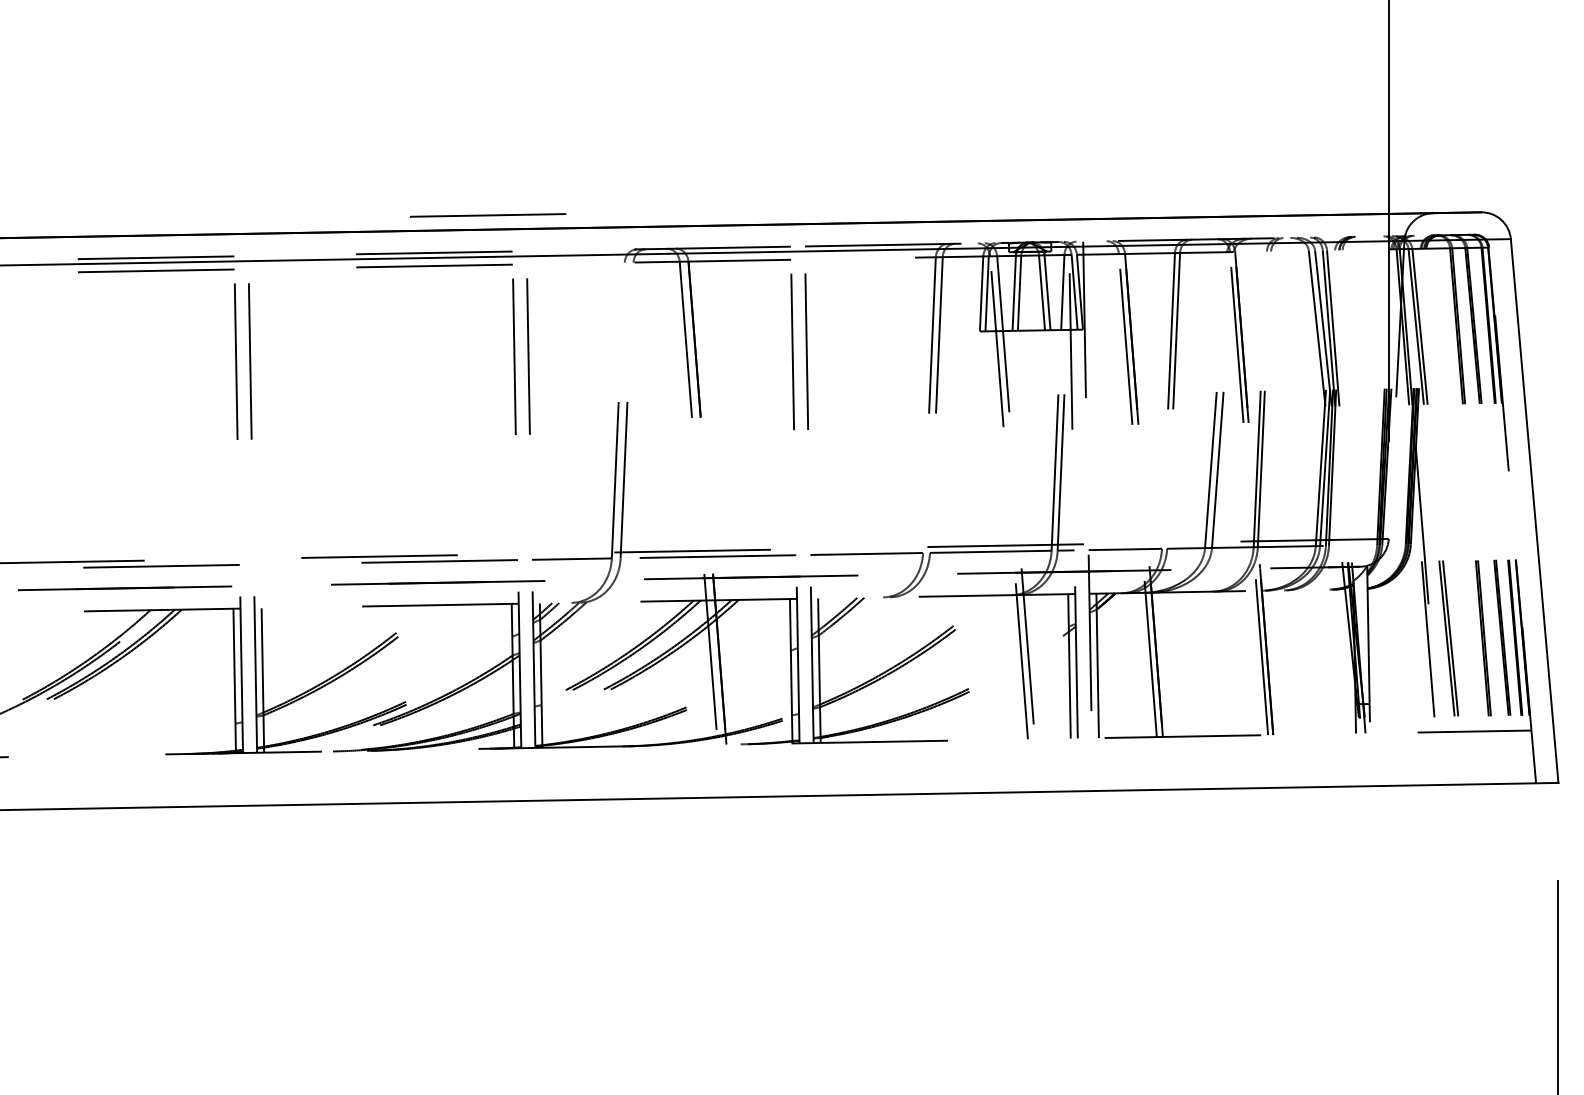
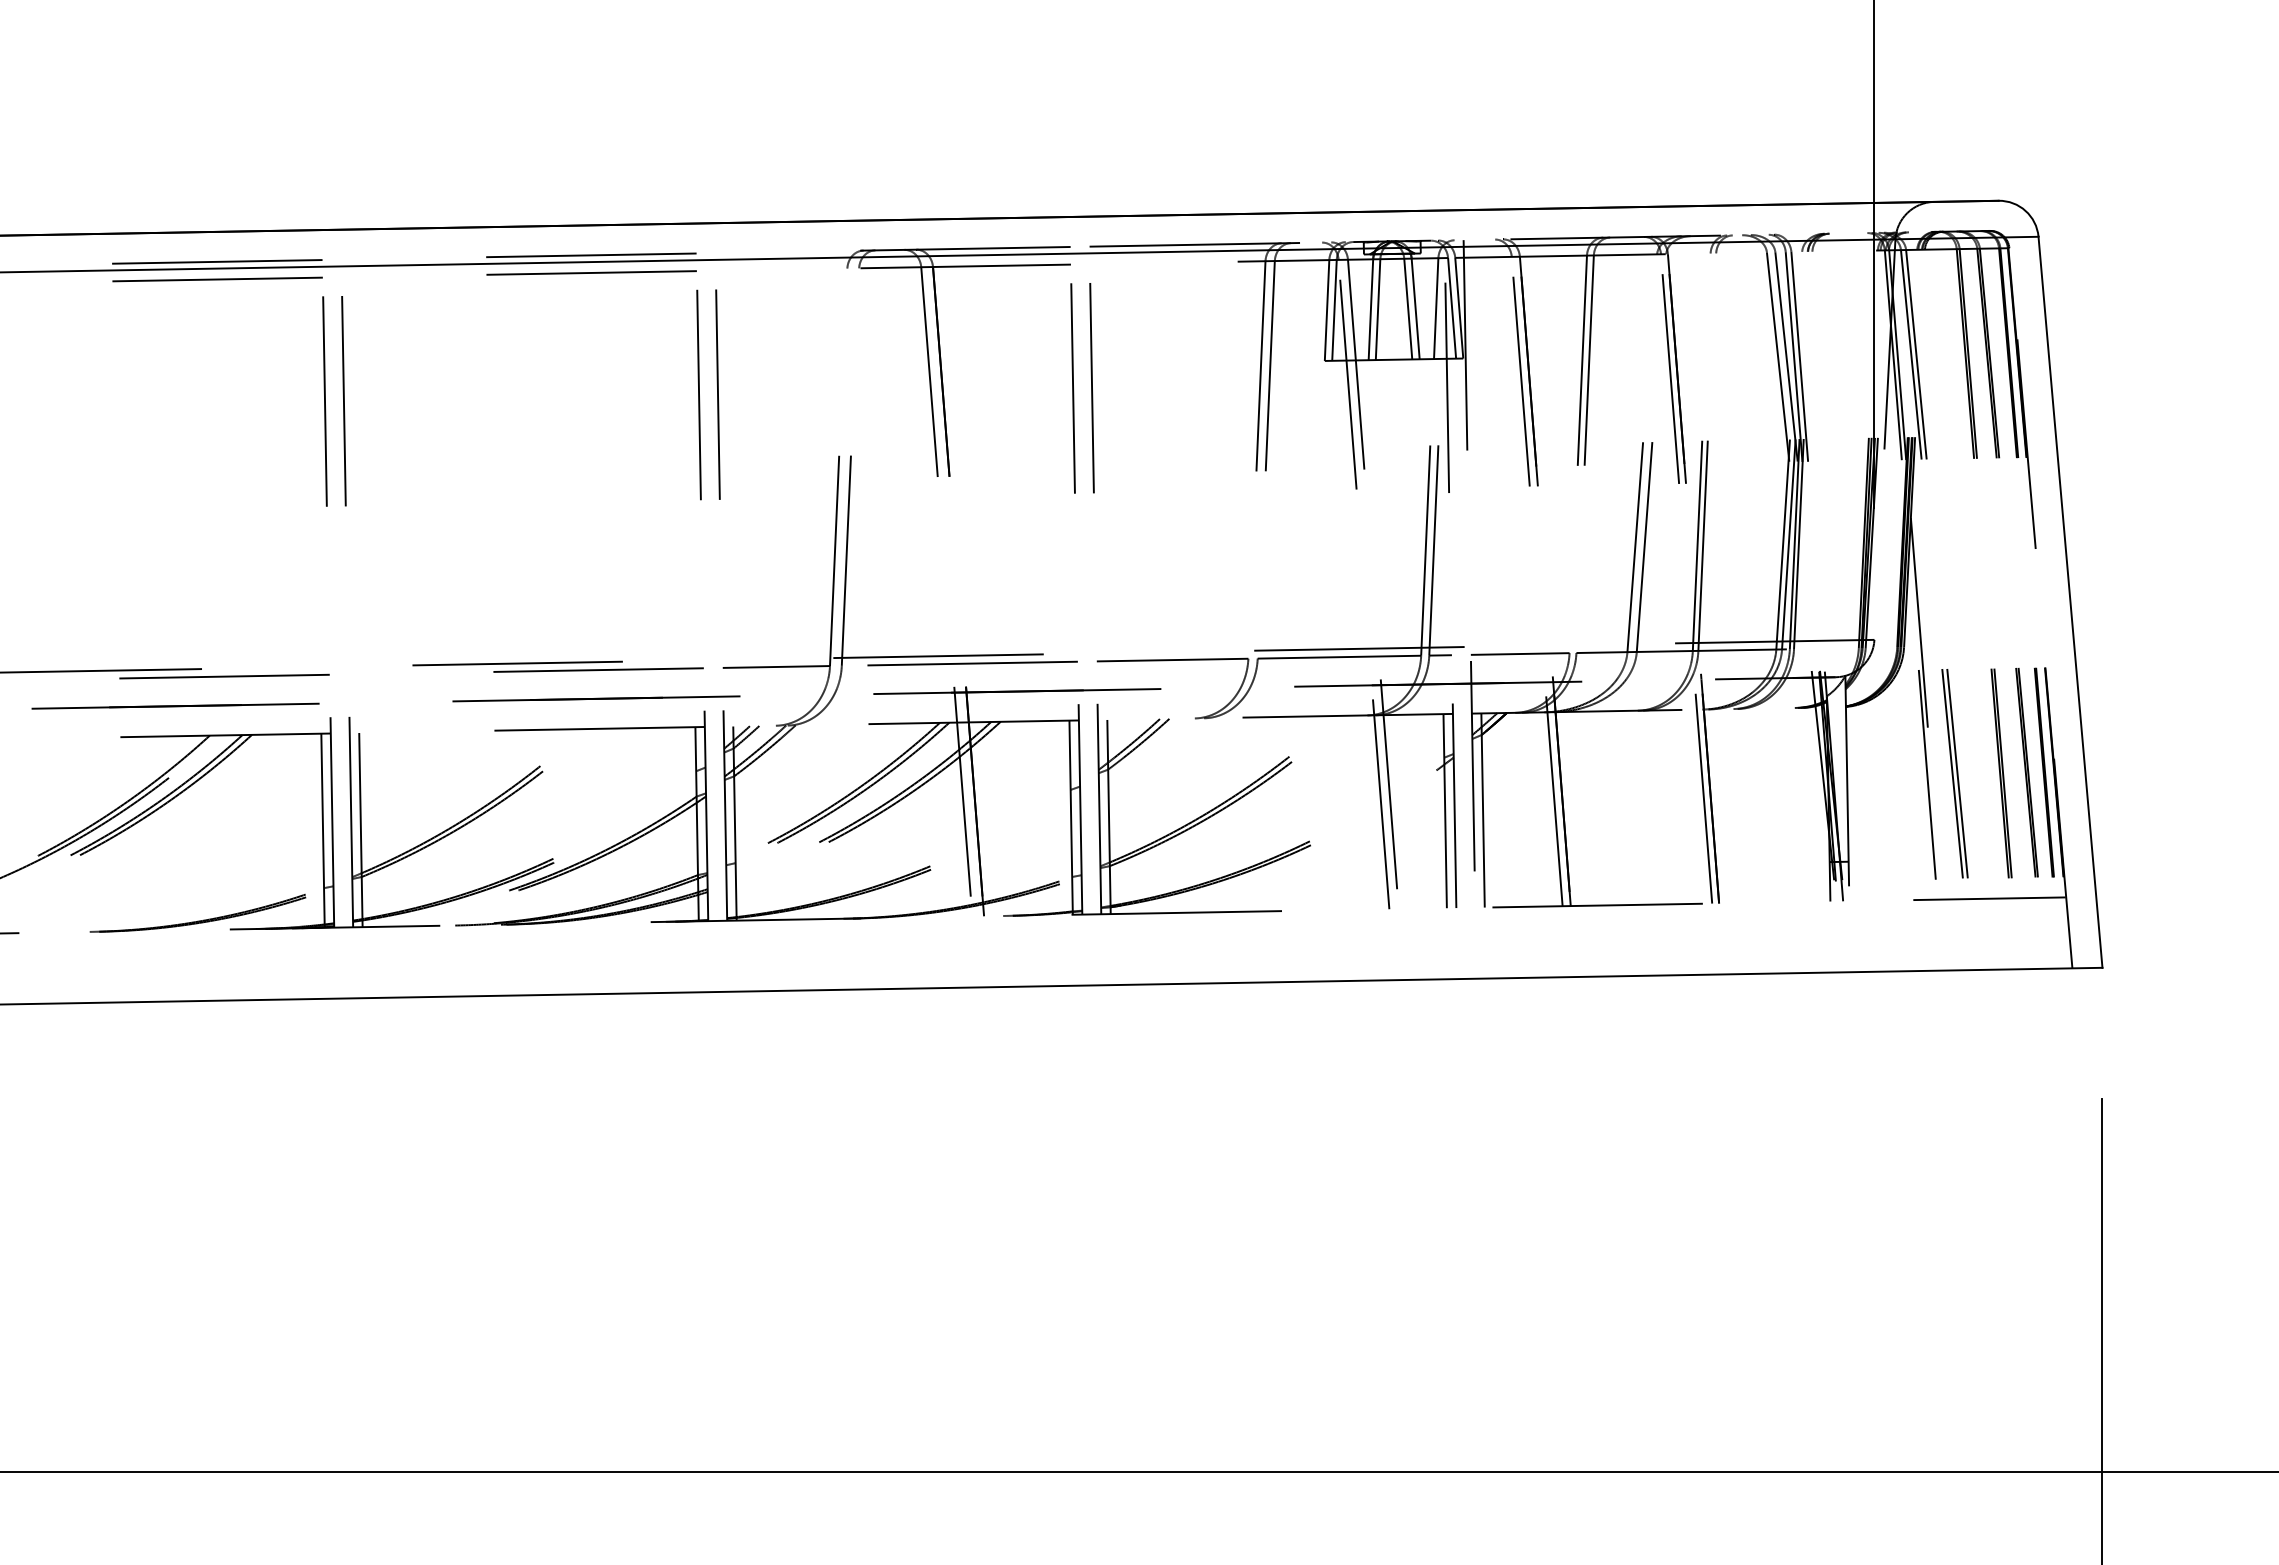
line: (487, 215) -> (663, 204), removed
part: (141, 747) -> (197, 920), added

